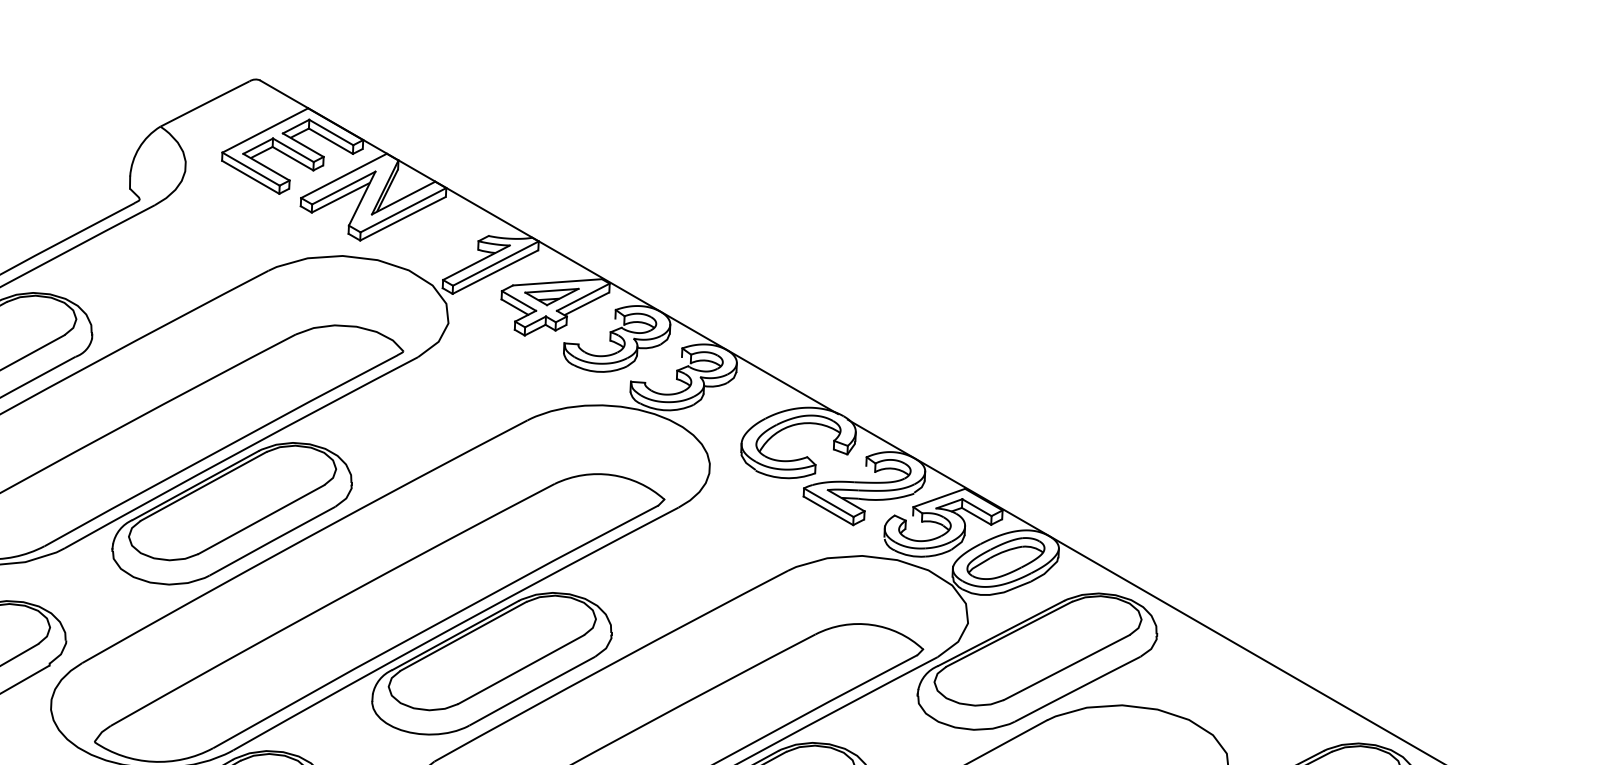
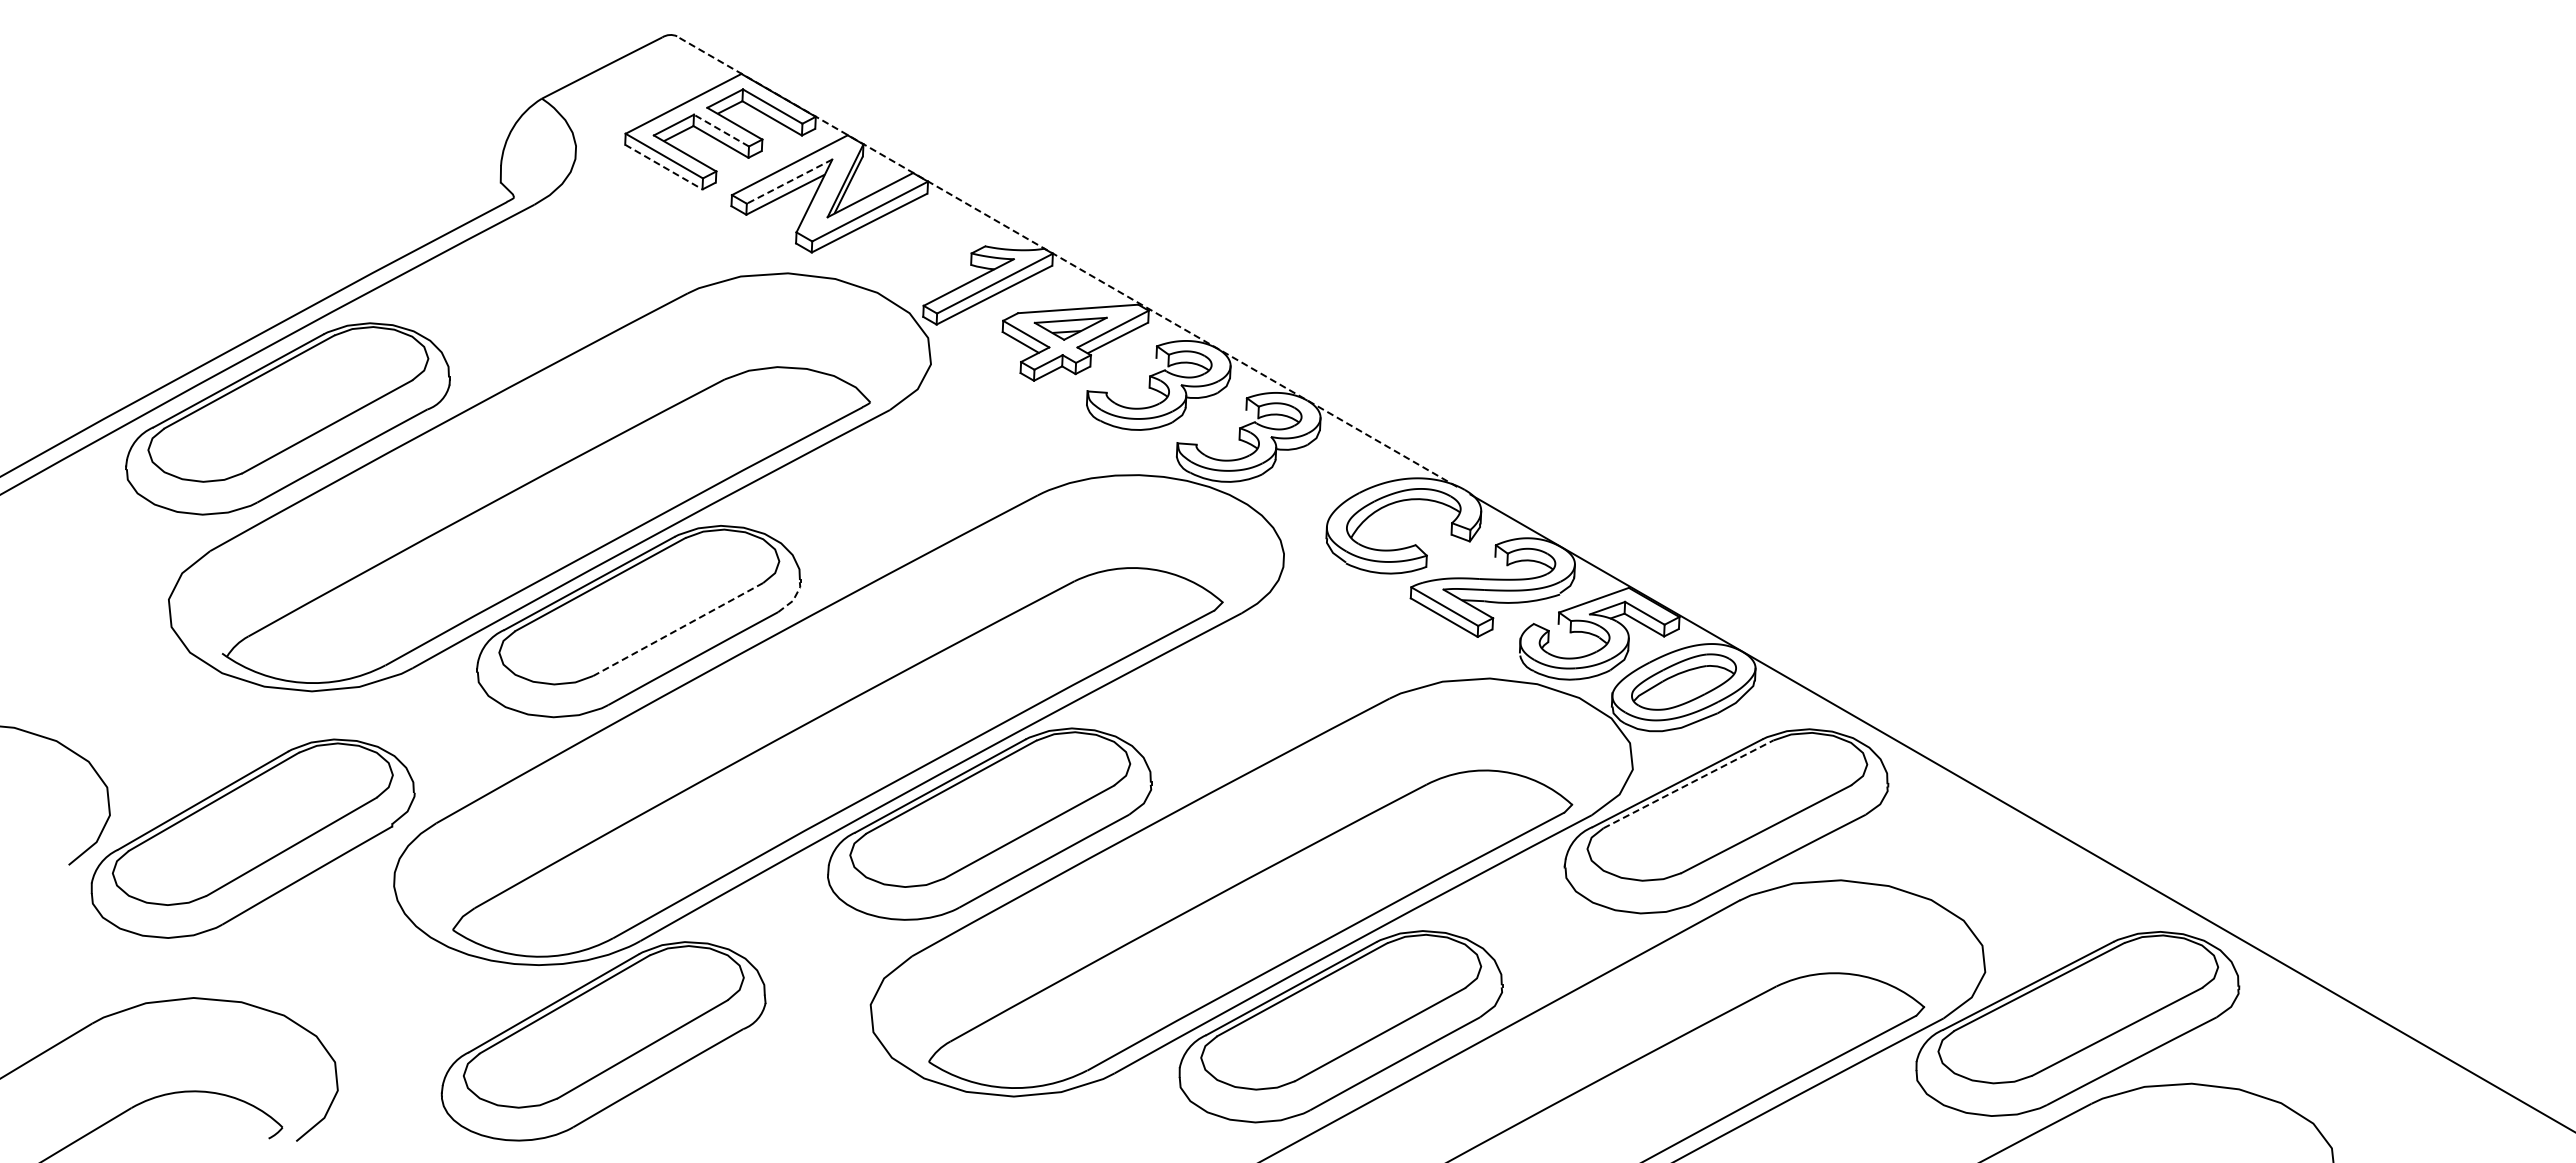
line: (293, 150) -> (721, 130), solid -> dashed
line: (250, 177) -> (663, 167), solid -> dashed
line: (343, 187) -> (789, 181), solid -> dashed
line: (548, 247) -> (1066, 261), solid -> dashed
line: (346, 498) -> (793, 600), solid -> dashed
line: (261, 519) -> (678, 629), solid -> dashed
line: (1009, 634) -> (1688, 784), solid -> dashed

